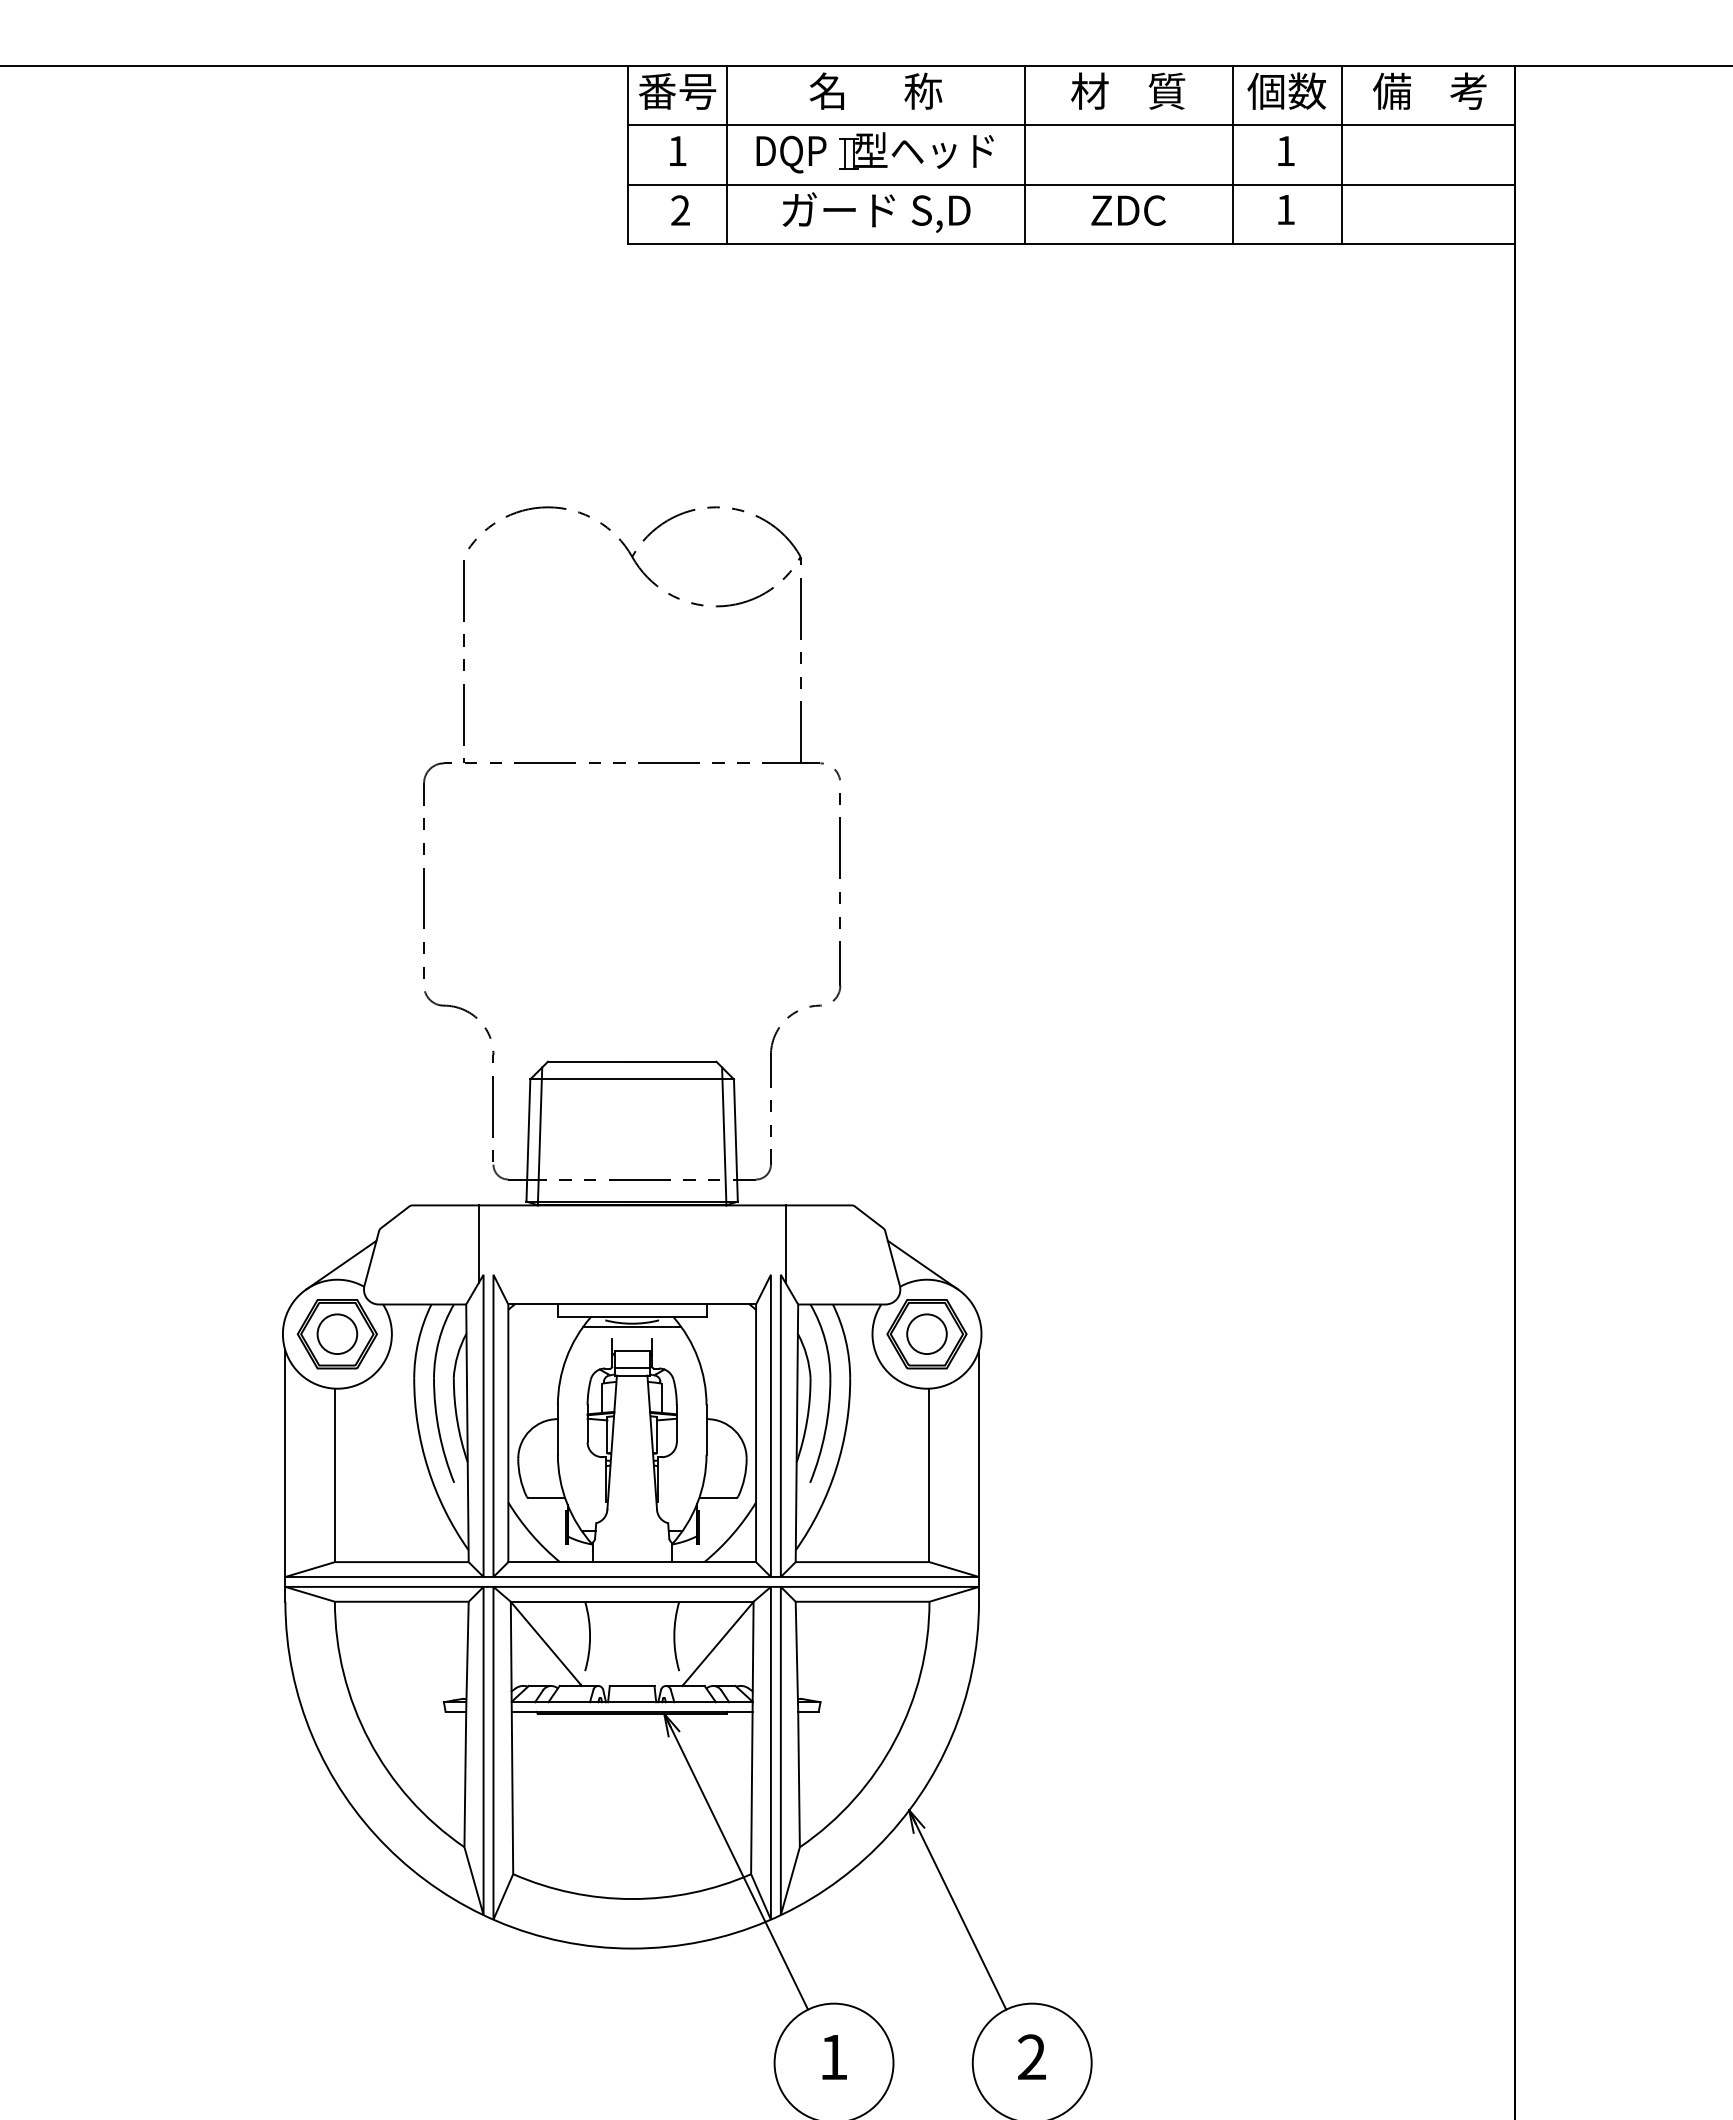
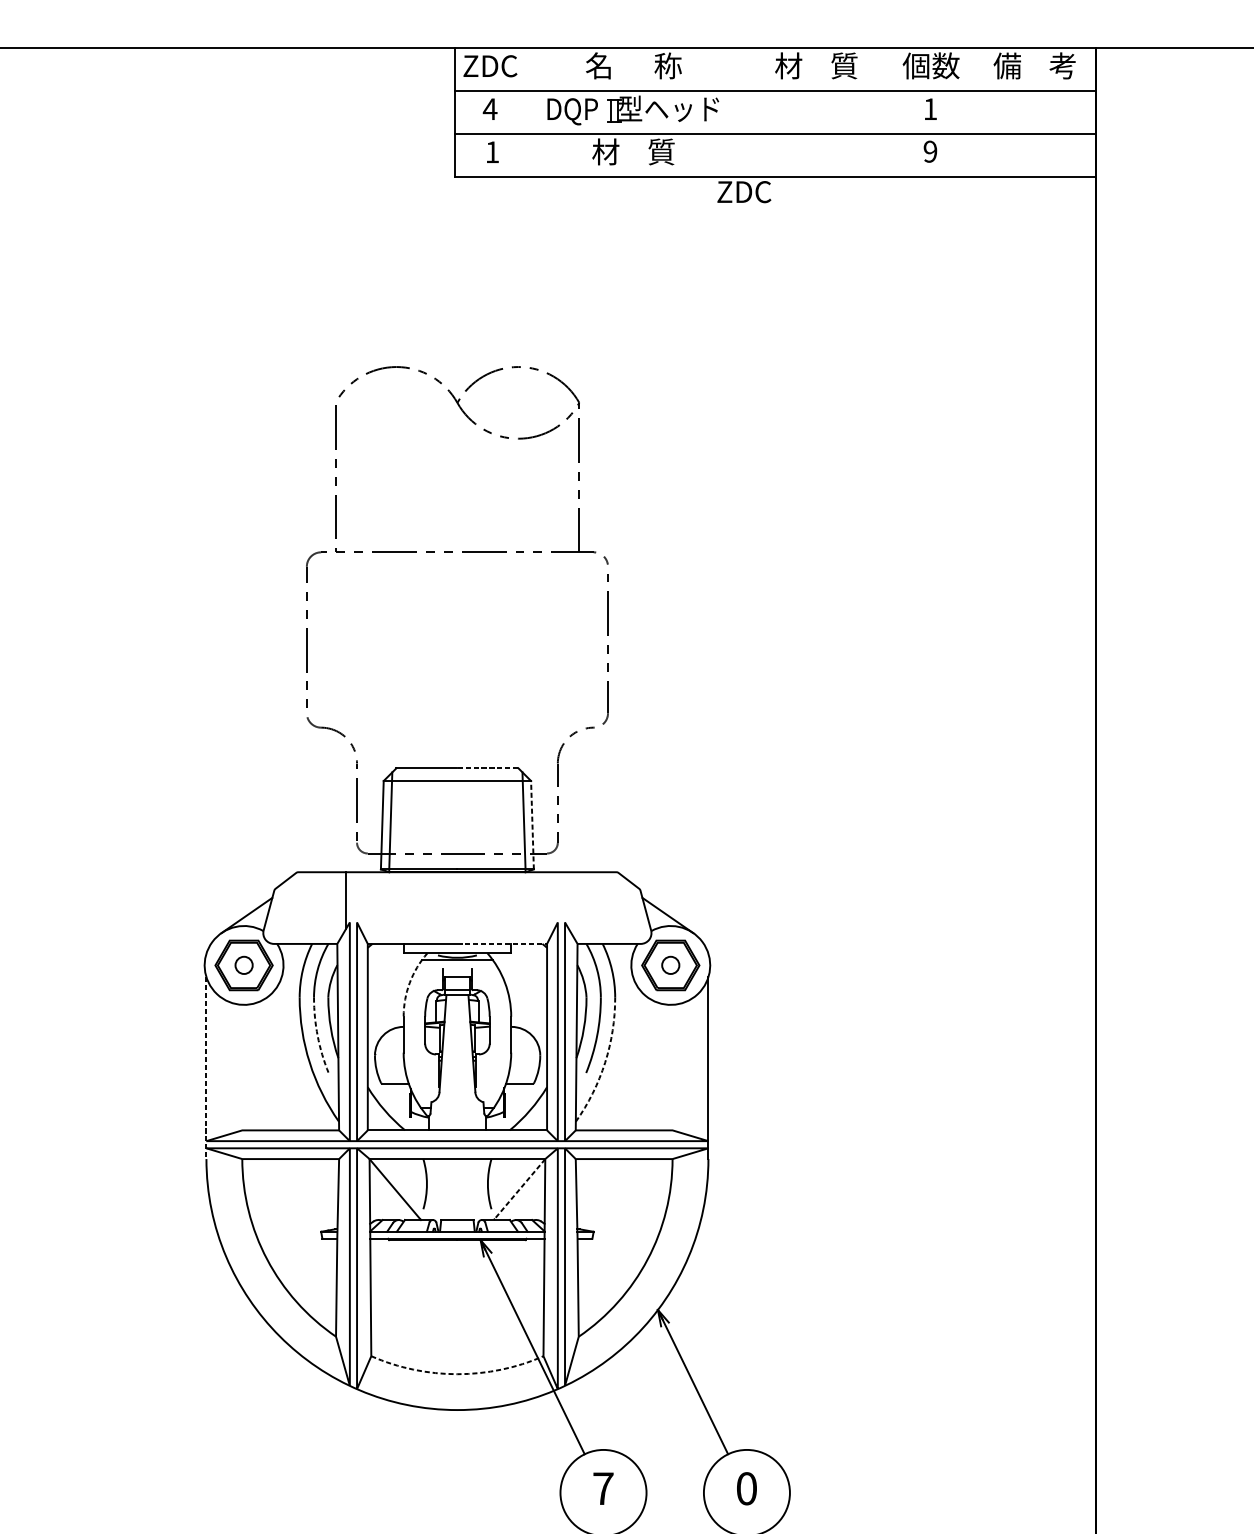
text: (677, 91) -> (490, 66), 番号 -> ZDC
text: (677, 150) -> (490, 108), 1 -> 4
line: (727, 154) -> (526, 111), removed
line: (1024, 154) -> (741, 111), removed
line: (1232, 154) -> (891, 111), removed
line: (1341, 154) -> (970, 111), removed
text: (1285, 209) -> (930, 151), 1 -> 9
text: (680, 210) -> (492, 152), 2 -> 1
text: (1128, 210) -> (744, 192), moved
text: (876, 211) -> (634, 152), ガード S,D -> 材    質
line: (673, 1061) -> (487, 768), solid -> dashed
line: (735, 1139) -> (532, 824), solid -> dashed
line: (785, 1244) -> (568, 900), removed
line: (694, 1304) -> (502, 943), solid -> dashed
circle: (337, 1333) -> (244, 964), size x0.6
circle: (926, 1333) -> (670, 964), size x0.6
arc: (566, 1358) -> (409, 983), solid -> dashed
arc: (439, 1431) -> (317, 1035), solid -> dashed
arc: (836, 1468) -> (605, 1062), solid -> dashed
line: (334, 1475) -> (241, 1067), removed
line: (929, 1475) -> (672, 1067), removed
line: (285, 1476) -> (206, 1068), solid -> dashed
line: (717, 1644) -> (519, 1190), solid -> dashed
arc: (632, 1899) -> (457, 1374), solid -> dashed
text: (833, 2057) -> (603, 1488), 1 -> 7
text: (1032, 2057) -> (747, 1488), 2 -> 0

